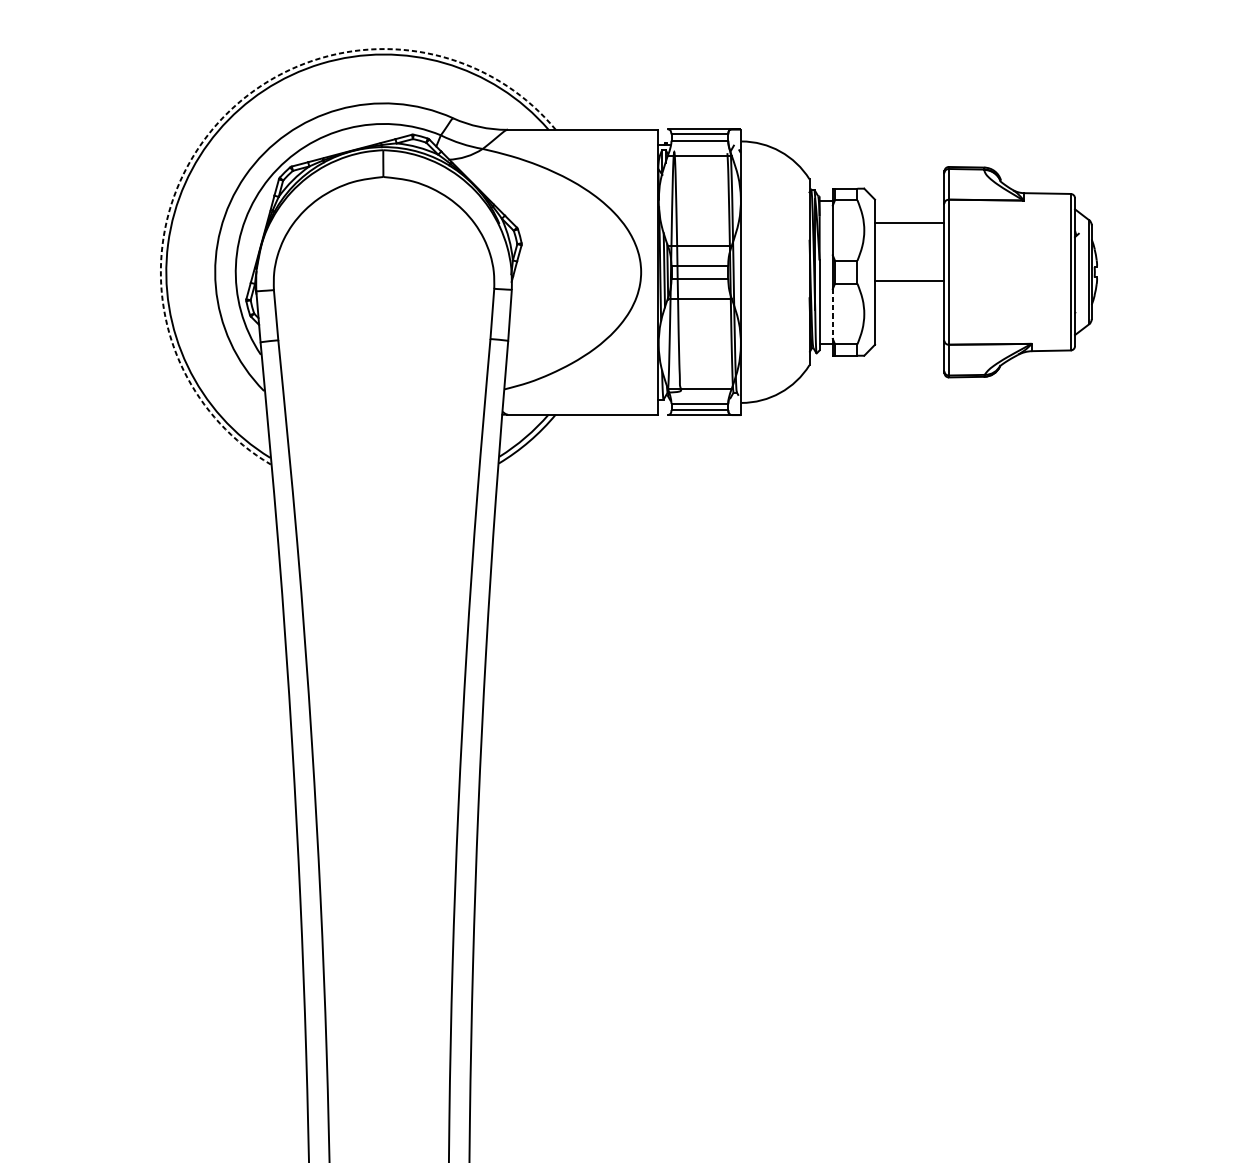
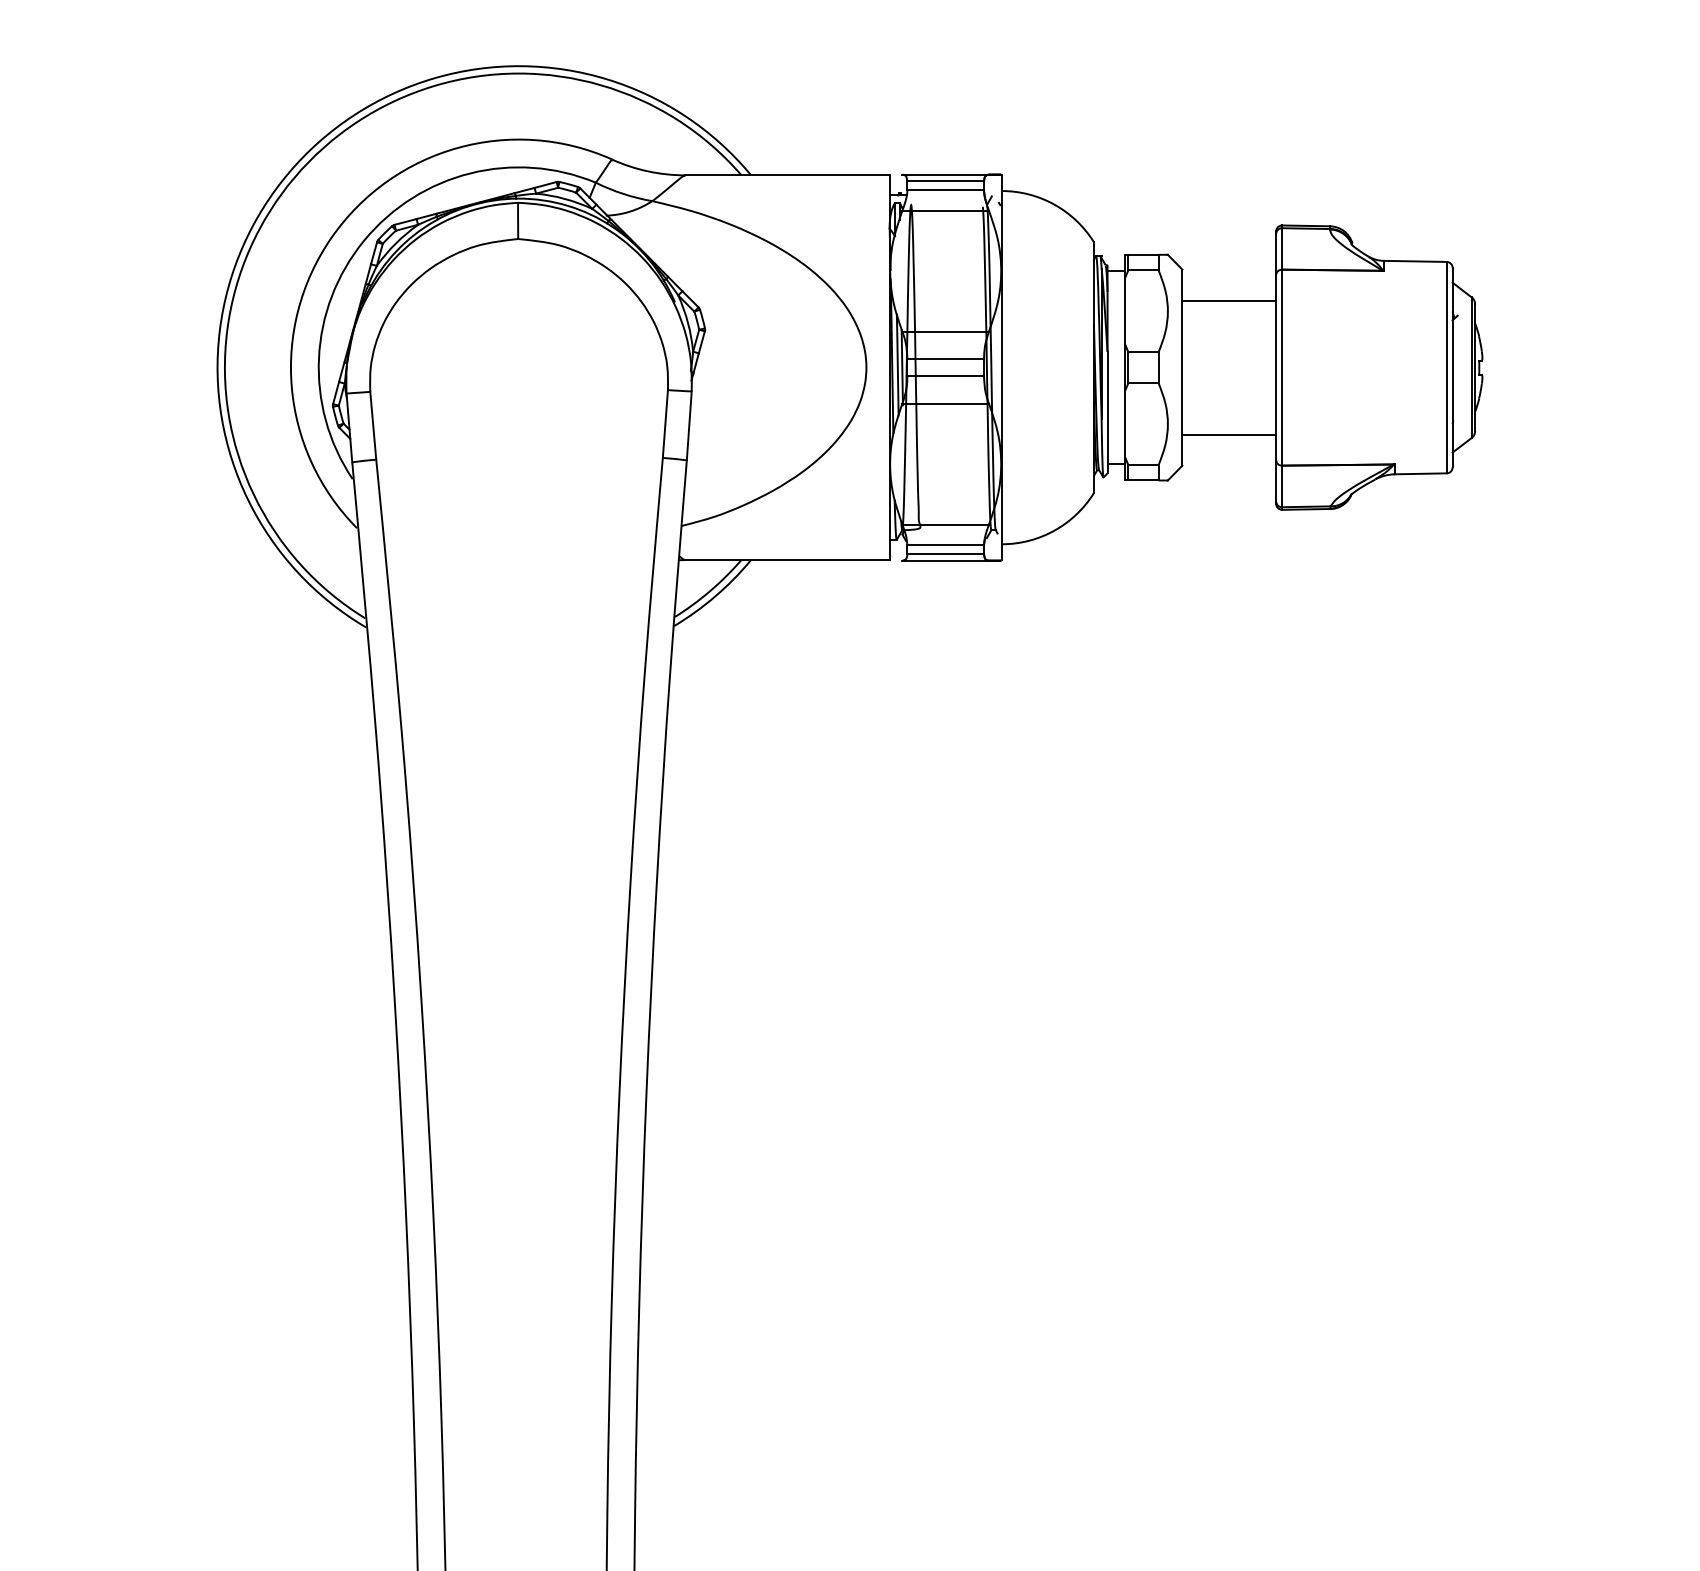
arc: (214, 127) -> (289, 172), dashed -> solid
line: (909, 280) -> (1229, 434), moved
line: (832, 314) -> (1125, 424), dashed -> solid

